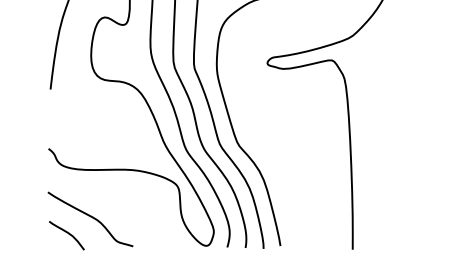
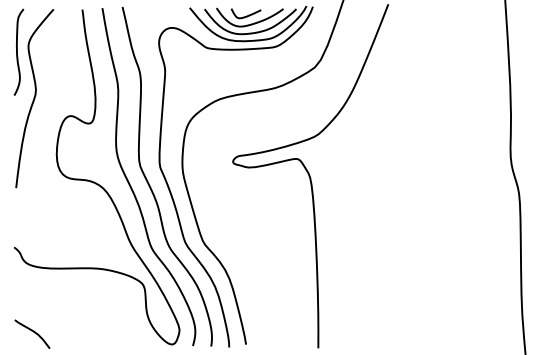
curve: (90, 217) -> (56, 316), removed

